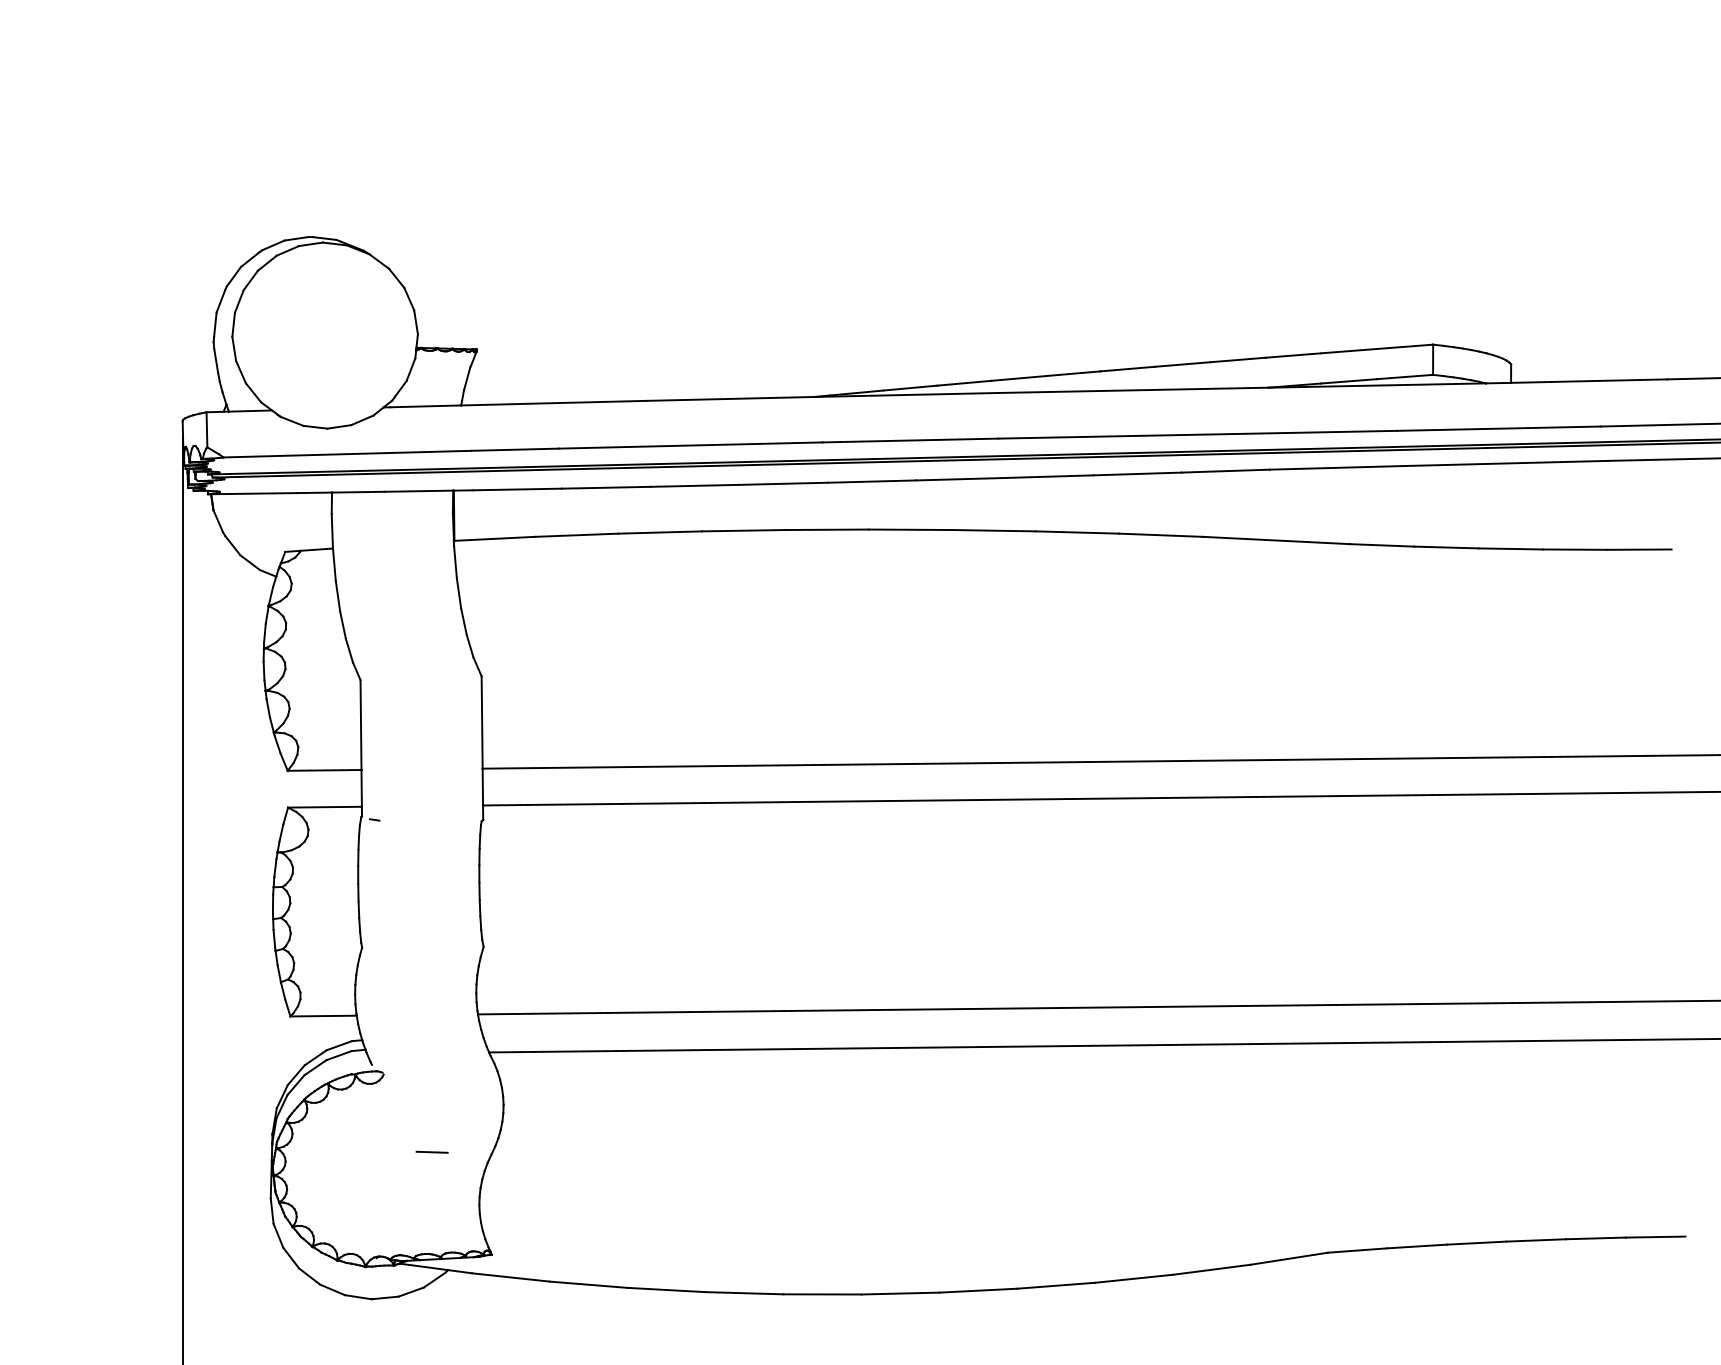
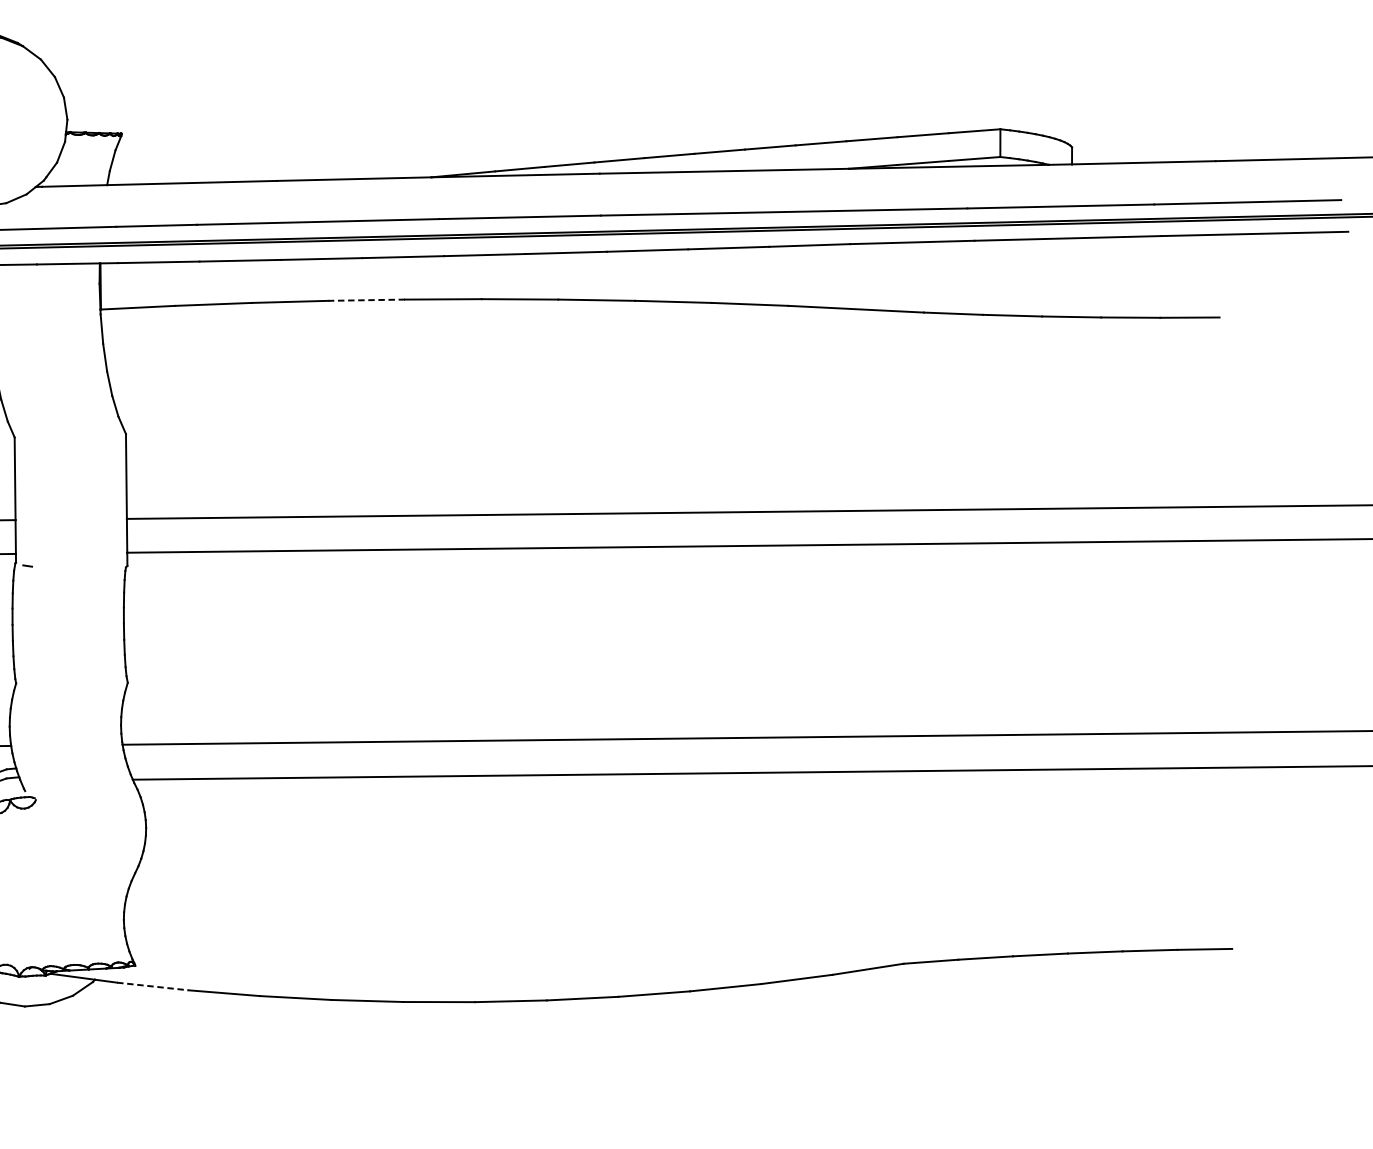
line: (743, 530) -> (366, 300), solid -> dashed
line: (431, 1151) -> (79, 870), removed
line: (511, 1277) -> (153, 986), solid -> dashed

